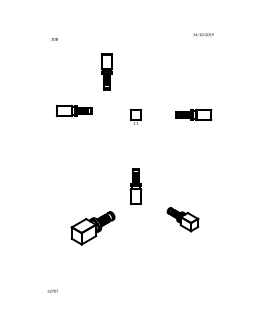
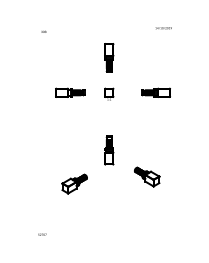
part: (106, 71) -> (108, 57), moved
part: (74, 110) -> (70, 92), moved
part: (92, 228) -> (74, 184), size x0.71

